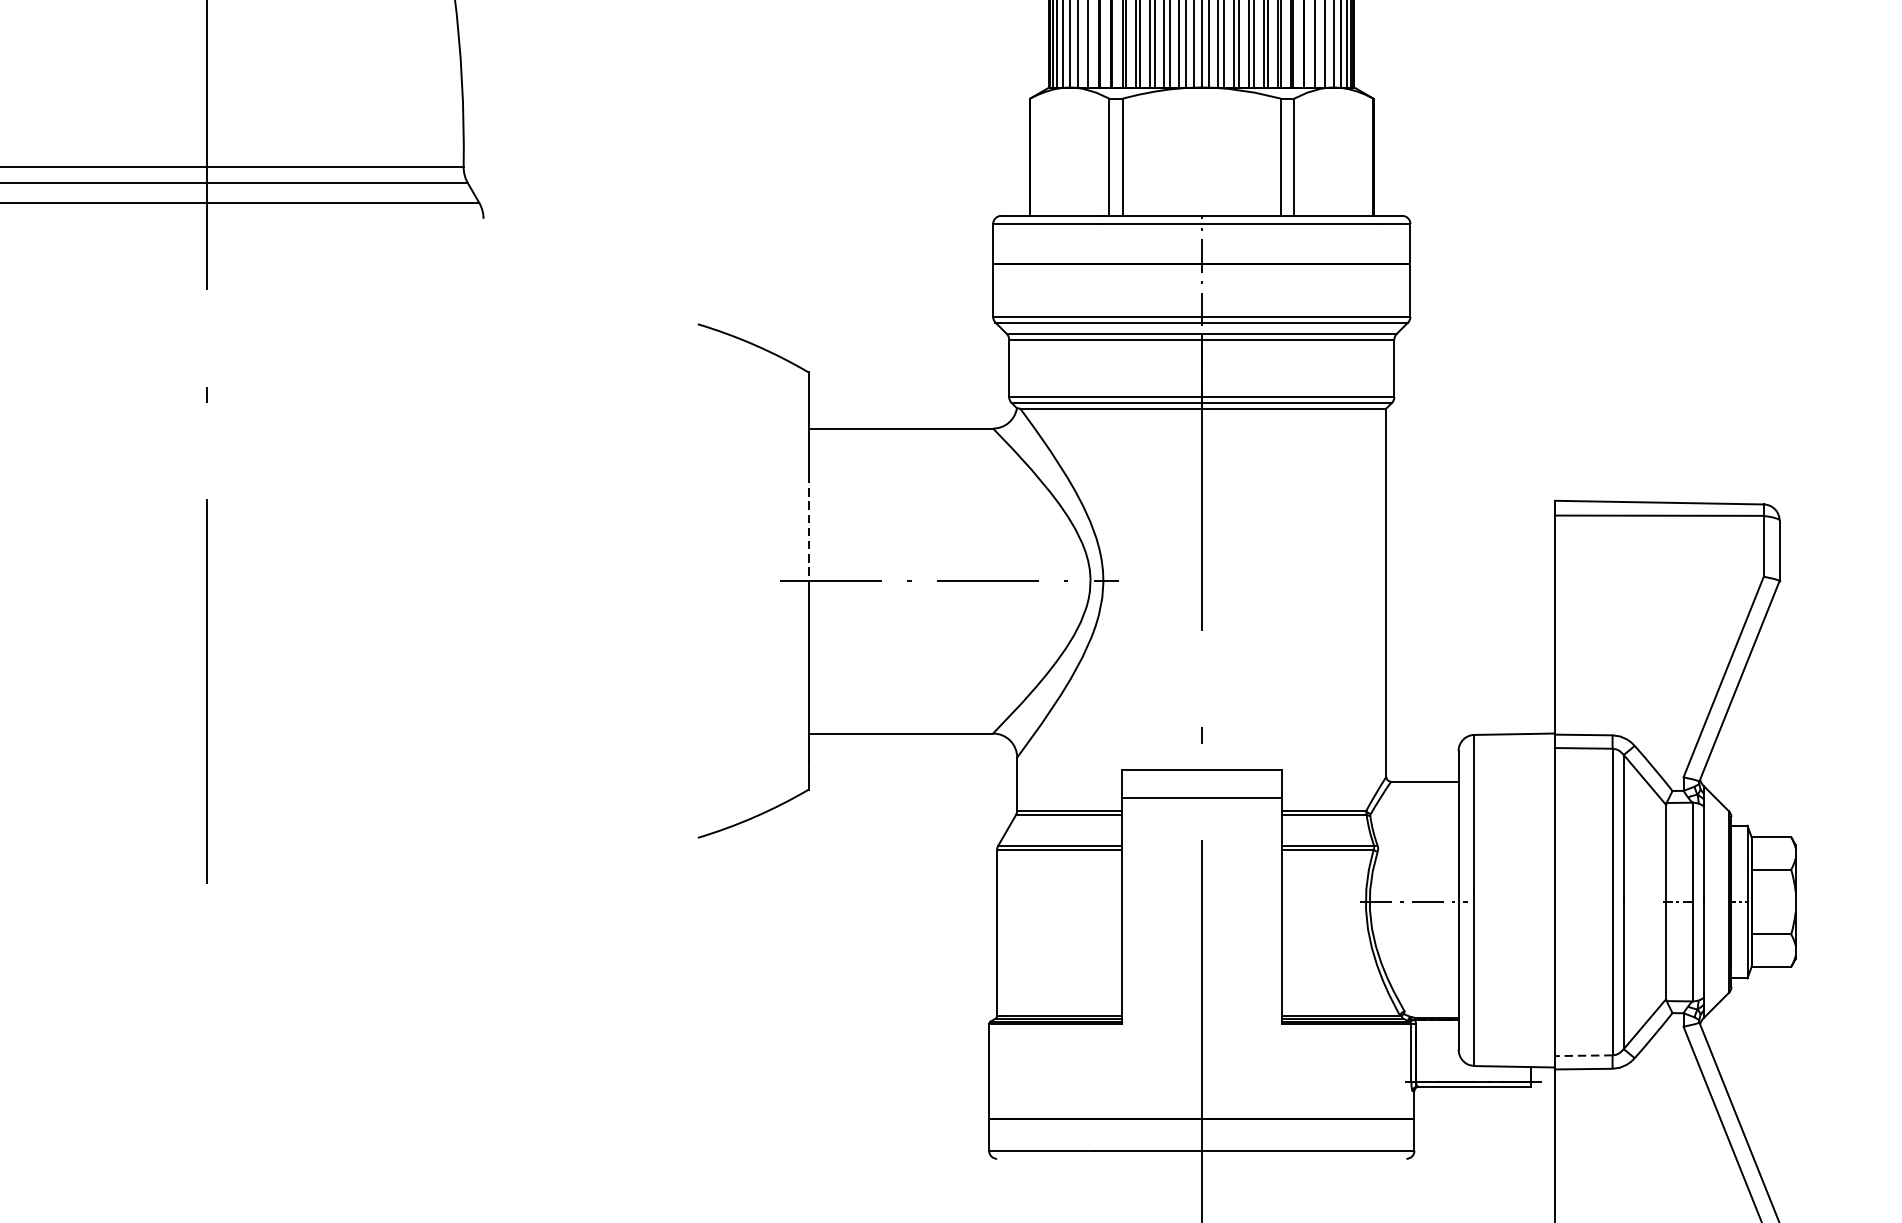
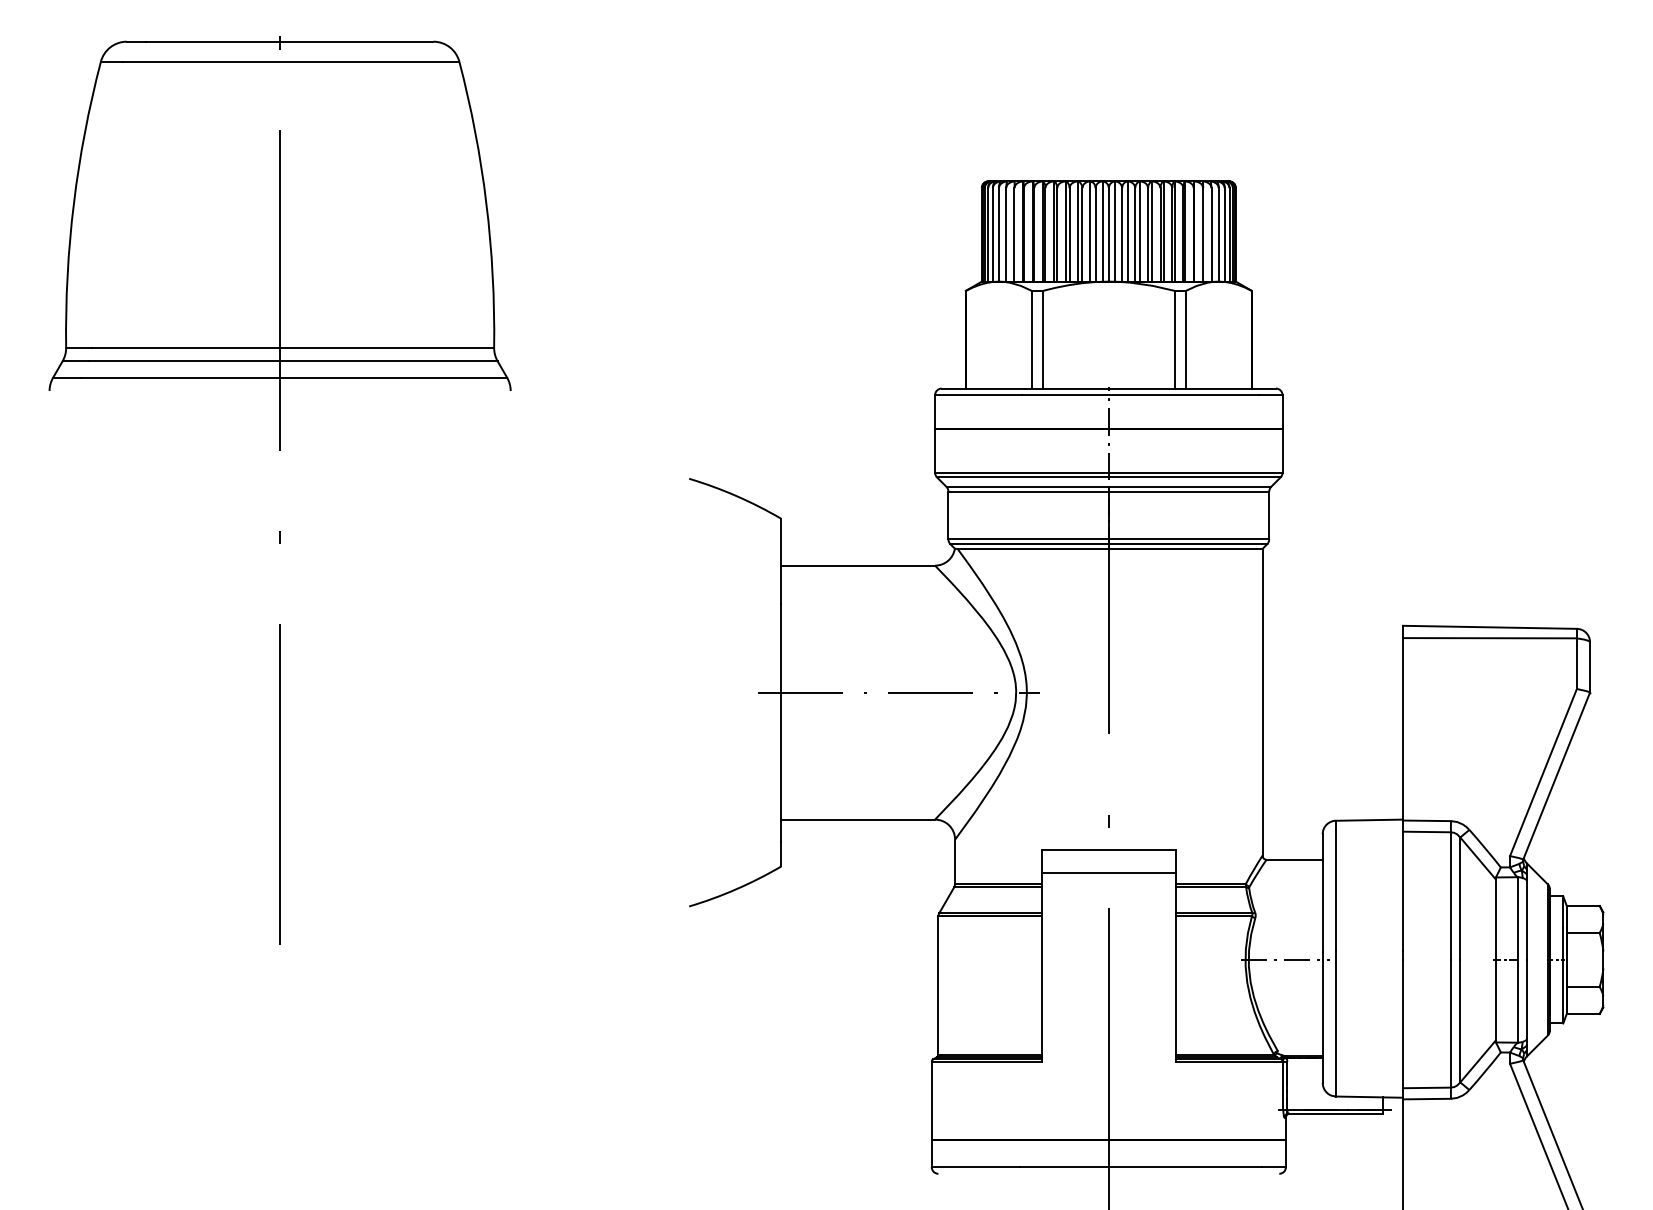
line: (808, 528) -> (781, 648), dashed -> solid
line: (1583, 1055) -> (1426, 1087), dashed -> solid

